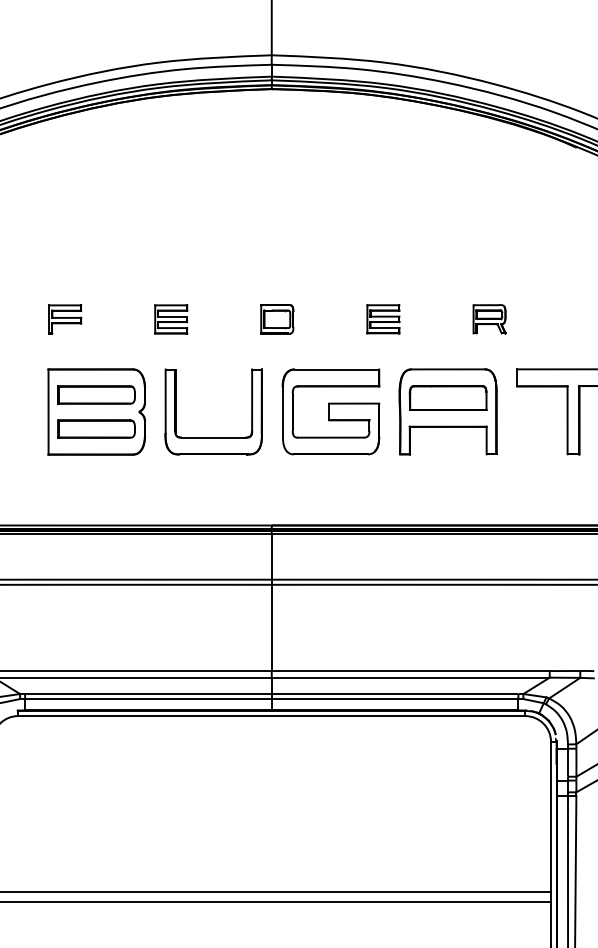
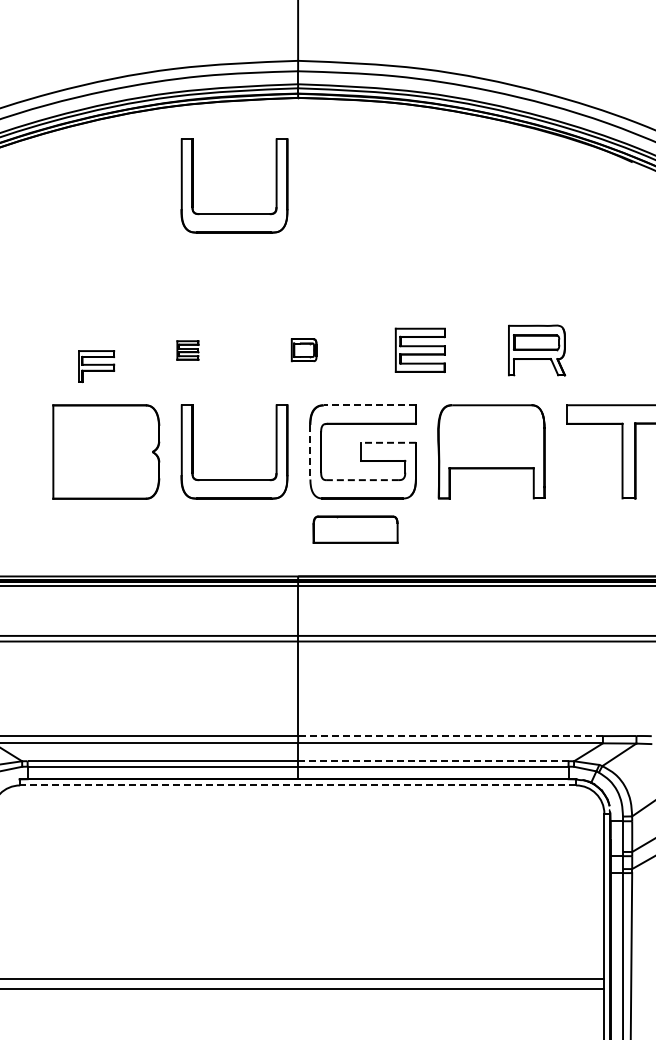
part: (213, 194) -> (234, 213), added
part: (276, 318) -> (303, 349), size x0.7
part: (489, 318) -> (536, 349), size x1.6
part: (65, 319) -> (96, 366), moved
part: (170, 319) -> (187, 350), size x0.6
part: (383, 319) -> (420, 350), size x1.4
line: (336, 369) -> (369, 405), solid -> dashed
part: (96, 395) -> (105, 433), removed
part: (448, 397) -> (355, 529), moved
line: (354, 403) -> (388, 442), solid -> dashed
line: (283, 412) -> (310, 452), solid -> dashed
part: (96, 428) -> (105, 470), removed
line: (330, 437) -> (362, 480), solid -> dashed
line: (409, 671) -> (449, 736), solid -> dashed
line: (394, 694) -> (432, 761), solid -> dashed
line: (272, 716) -> (298, 785), solid -> dashed

